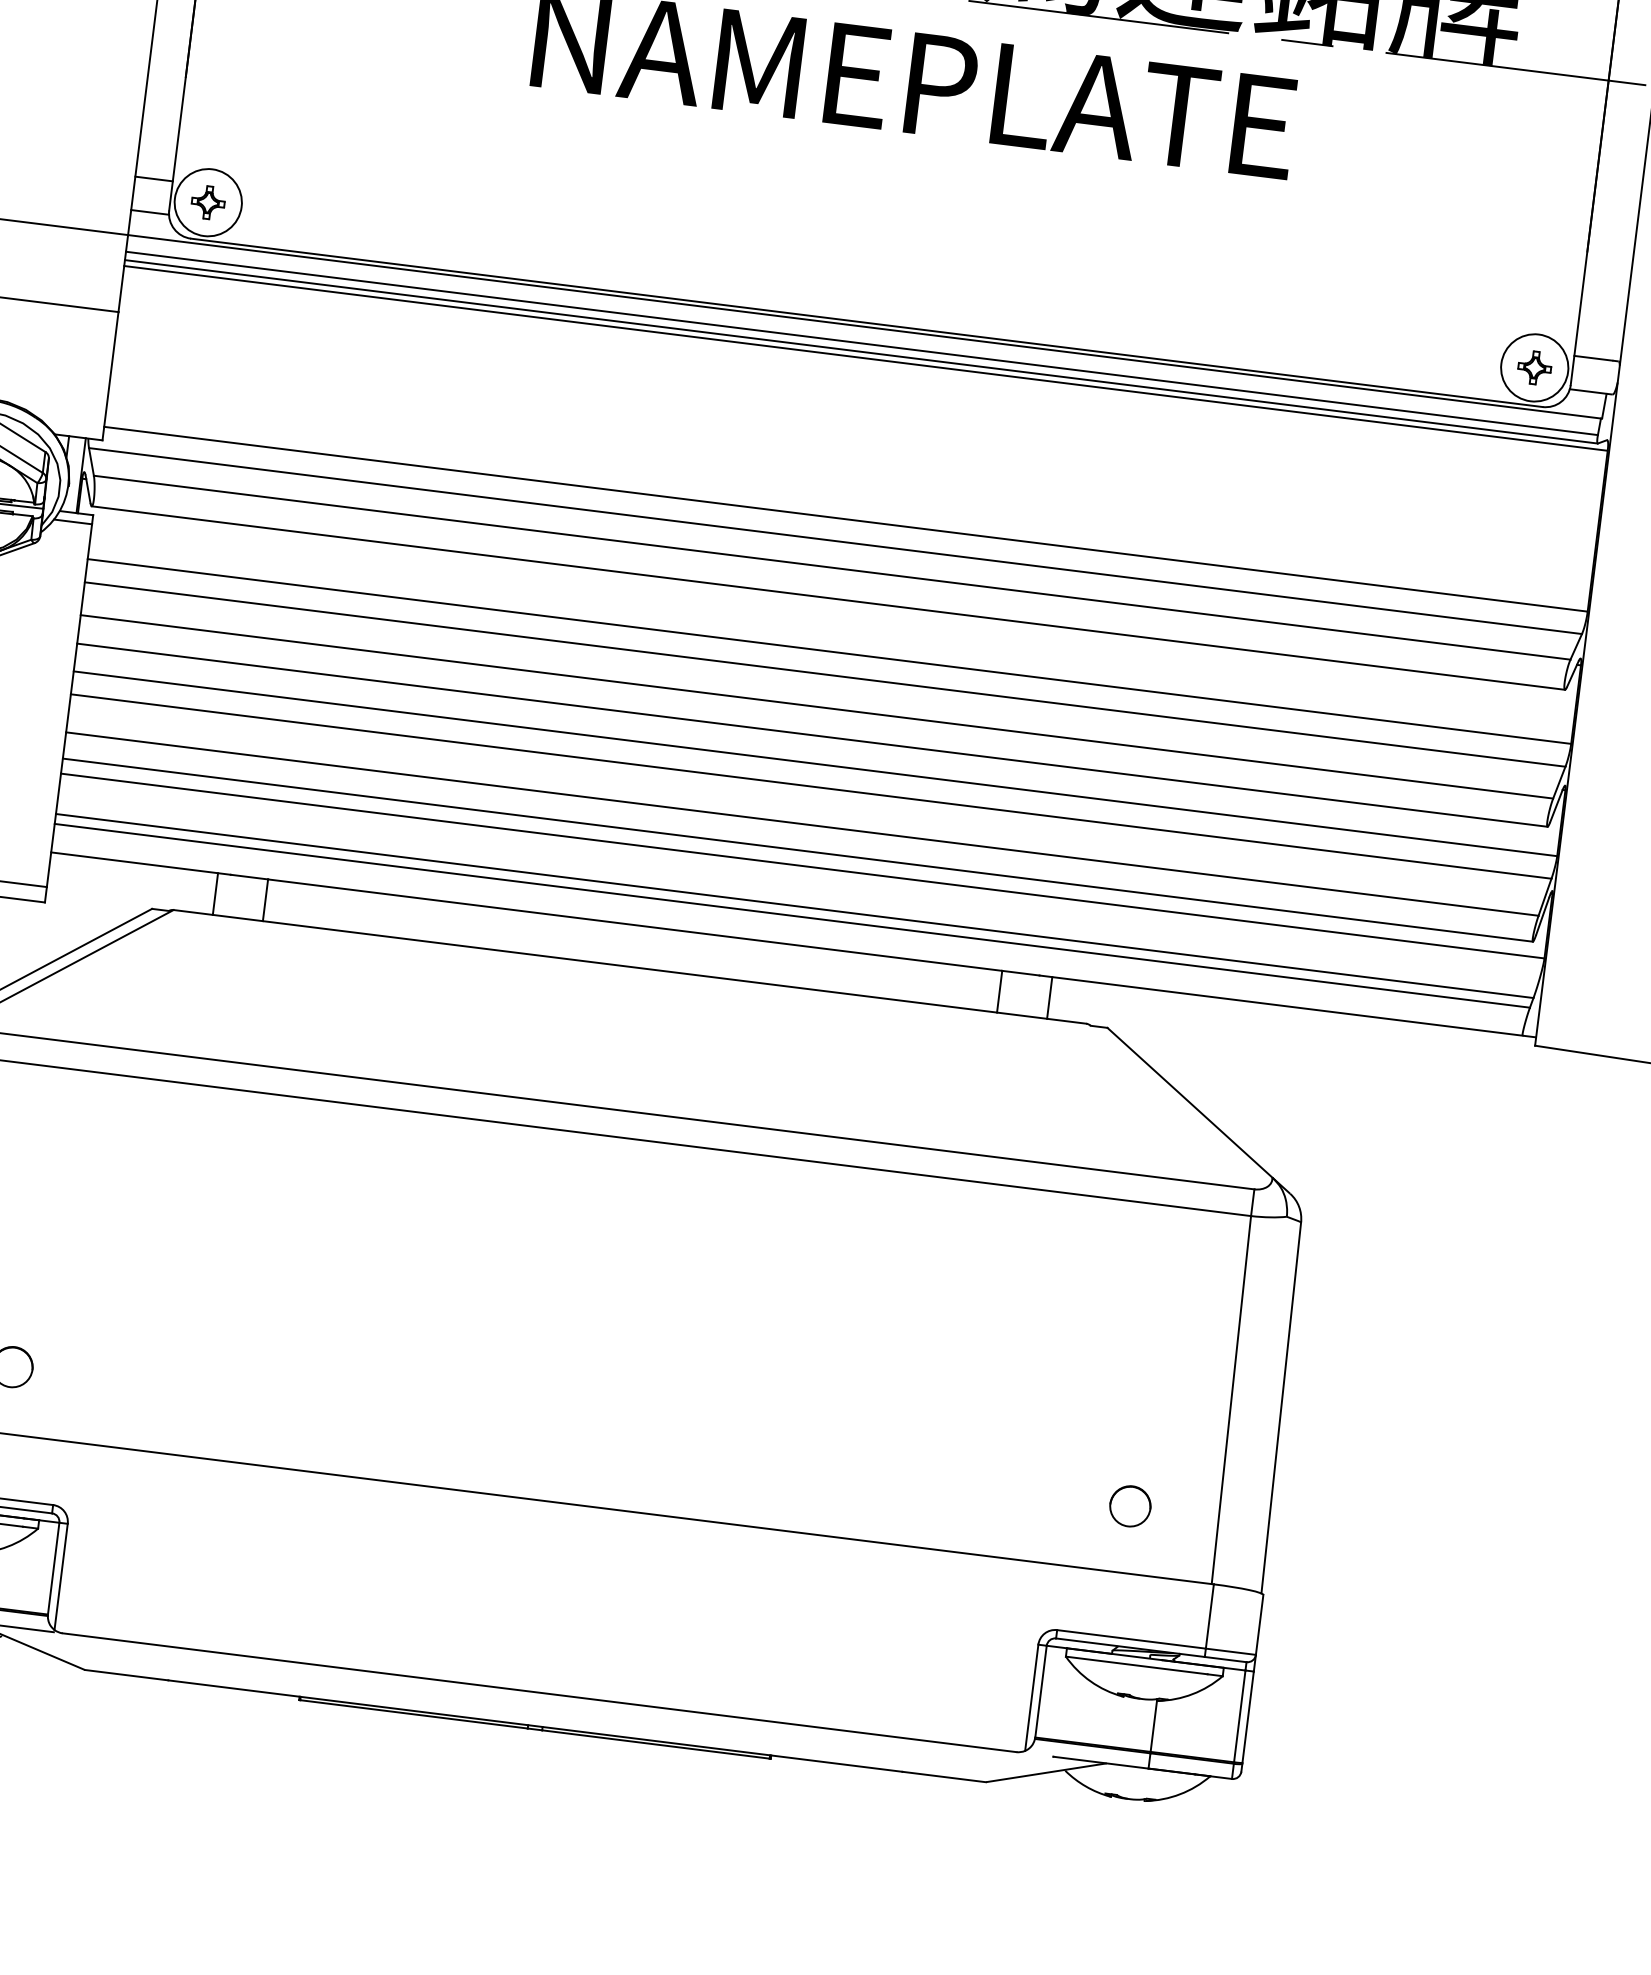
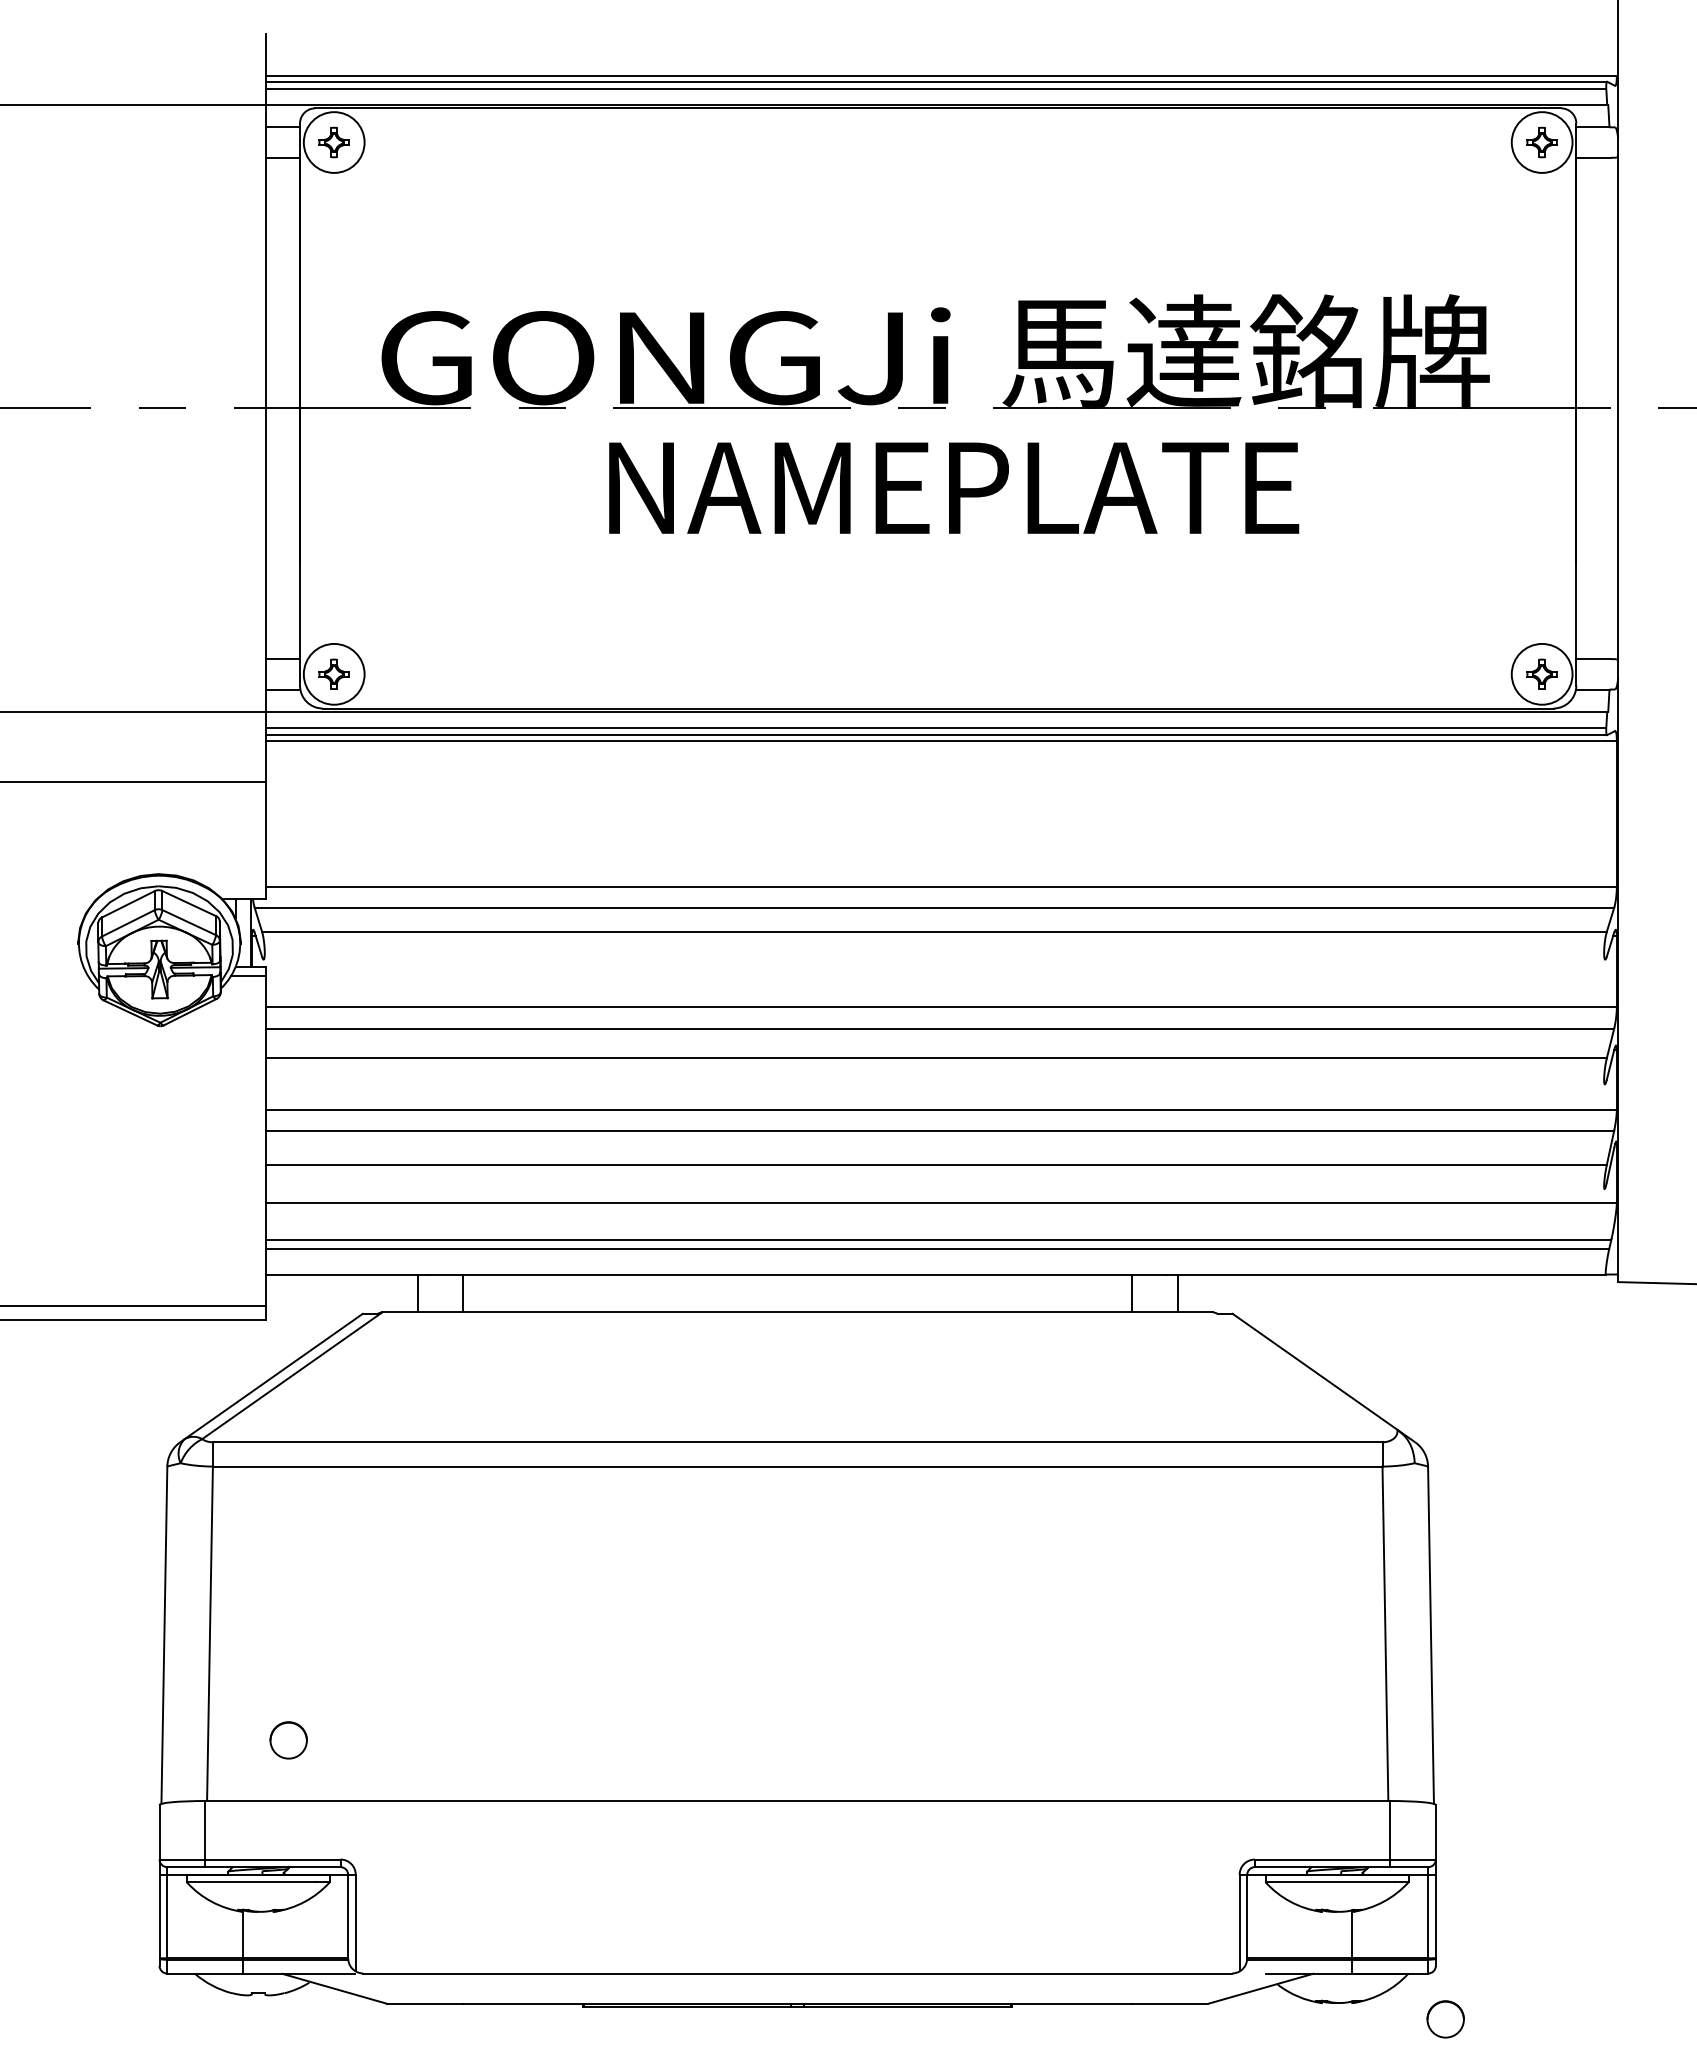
line: (828, 597) -> (934, 959), removed
line: (811, 735) -> (934, 1084), removed
line: (797, 850) -> (934, 1189), removed
circle: (1130, 1506) -> (1445, 2019), moved

